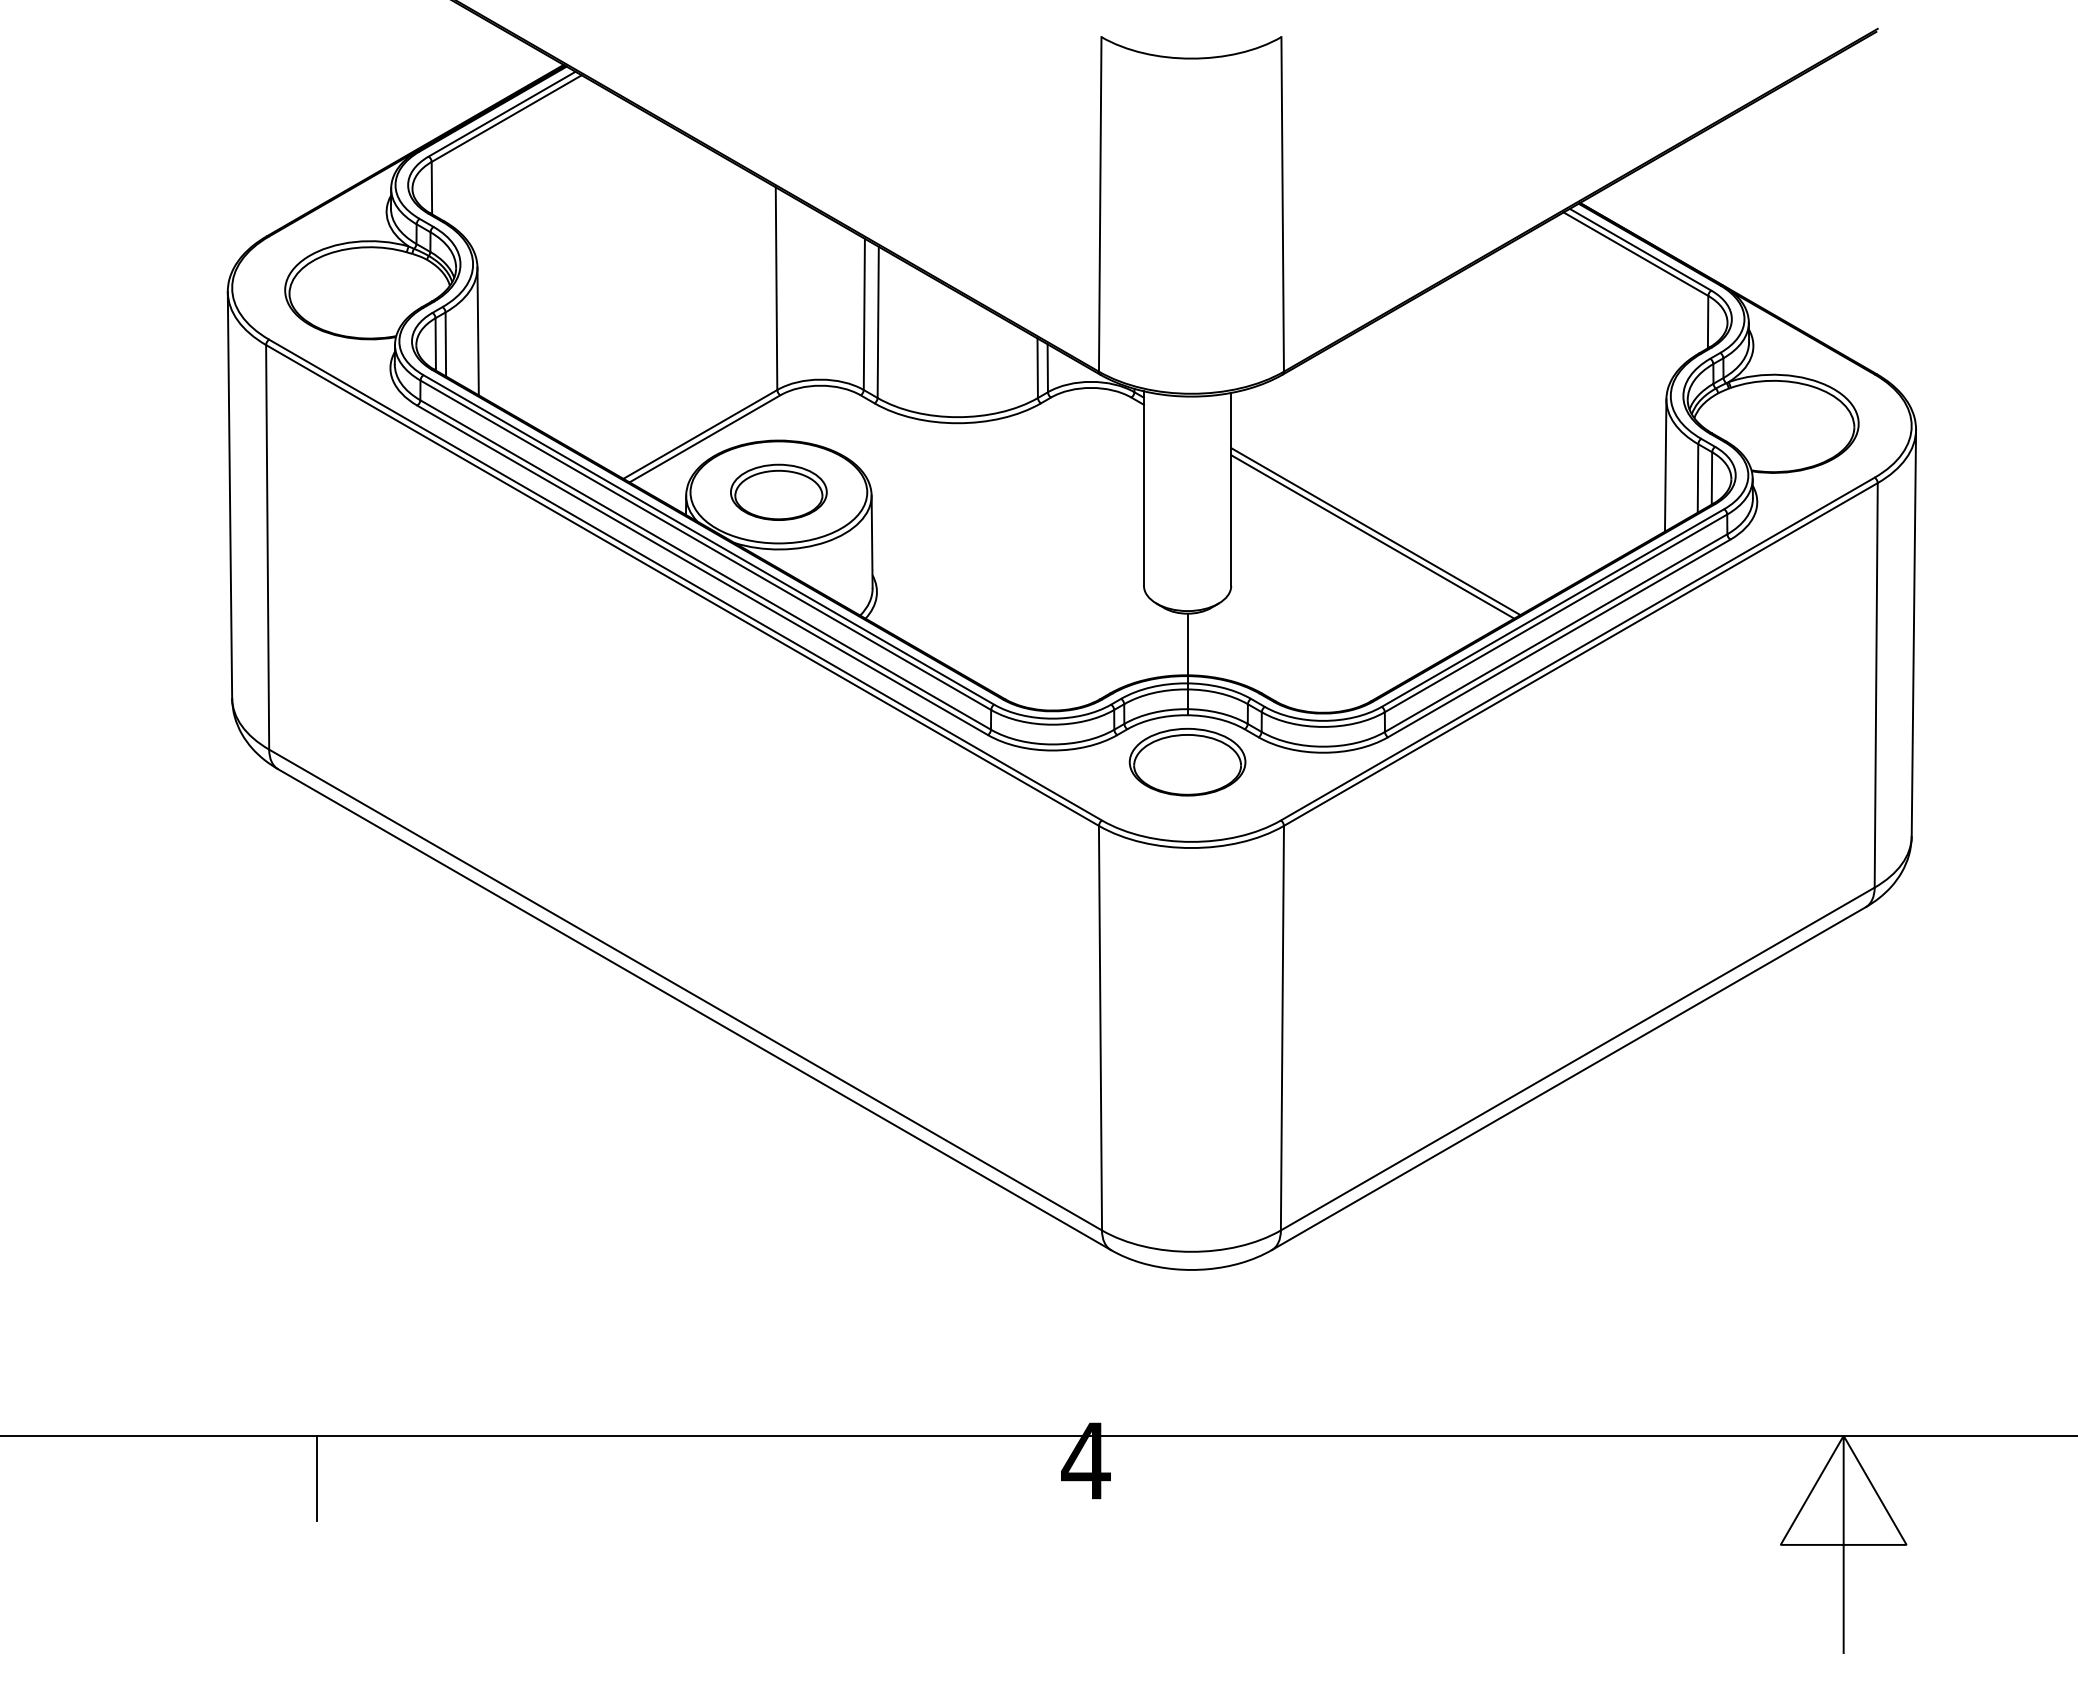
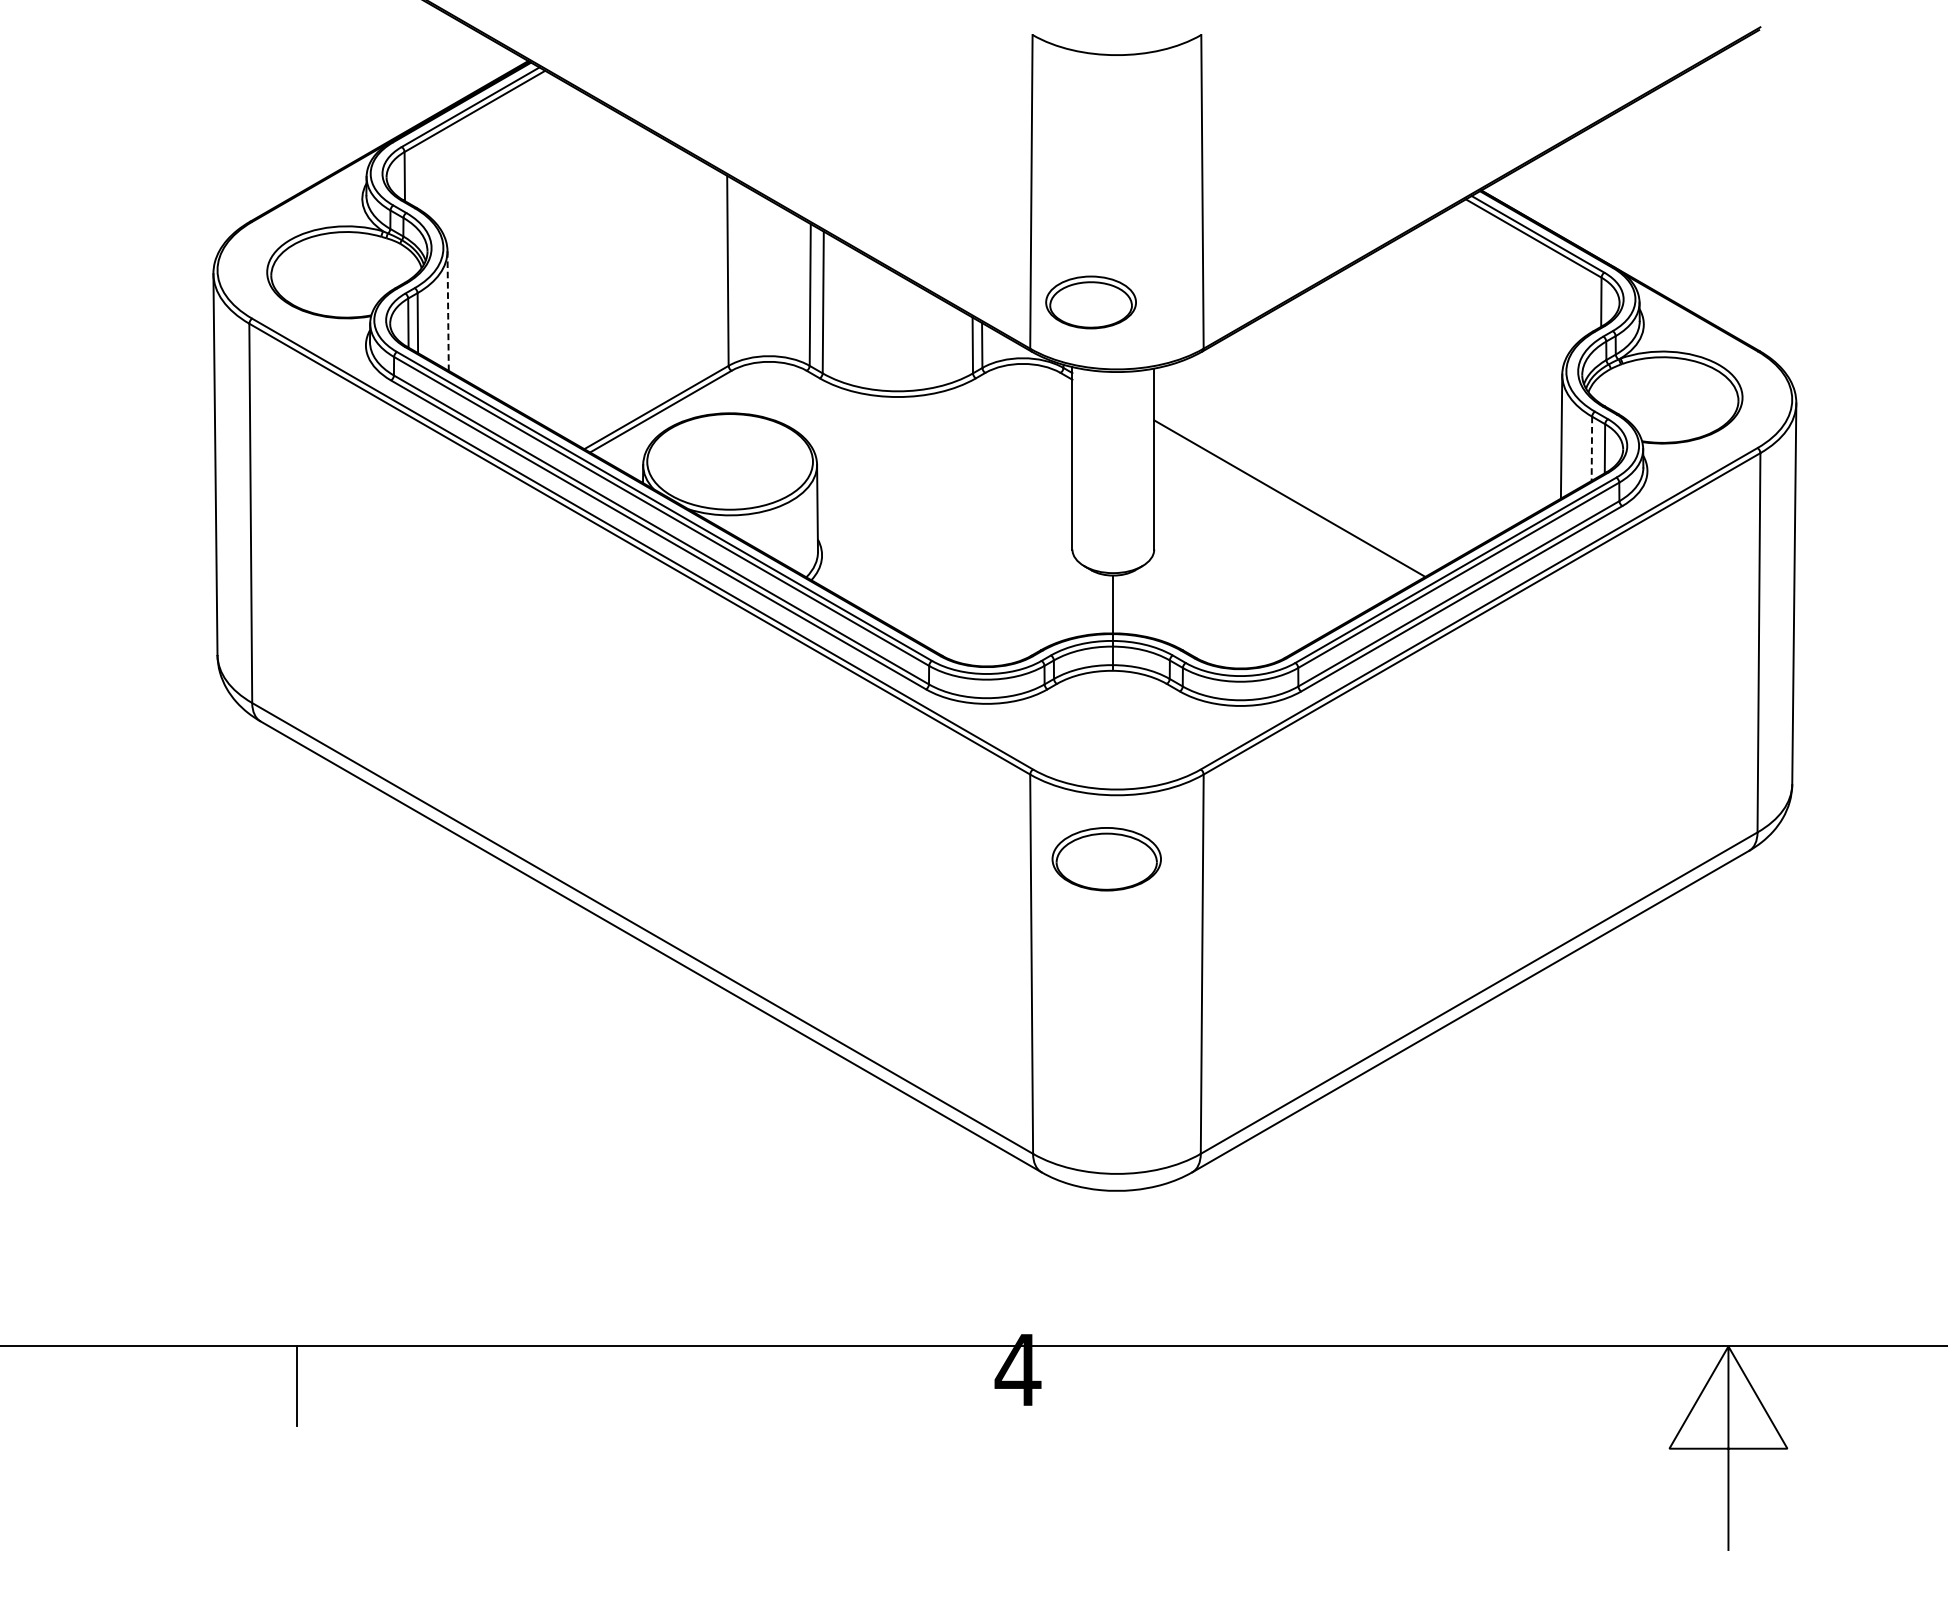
line: (478, 331) -> (448, 311), solid -> dashed
line: (1698, 478) -> (1592, 448), solid -> dashed
part: (778, 491) -> (1090, 301), moved
line: (1372, 536) -> (1286, 503), removed
part: (1187, 761) -> (1106, 858), moved

